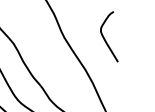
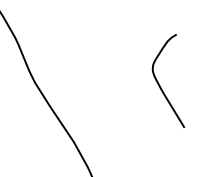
curve: (105, 38) -> (161, 84), moved

